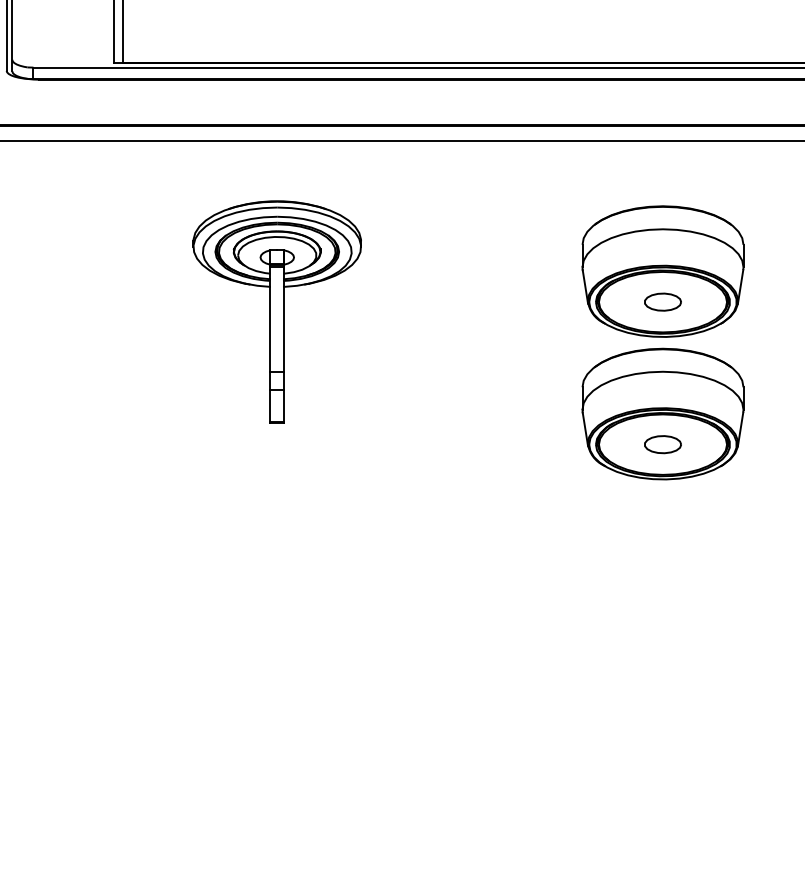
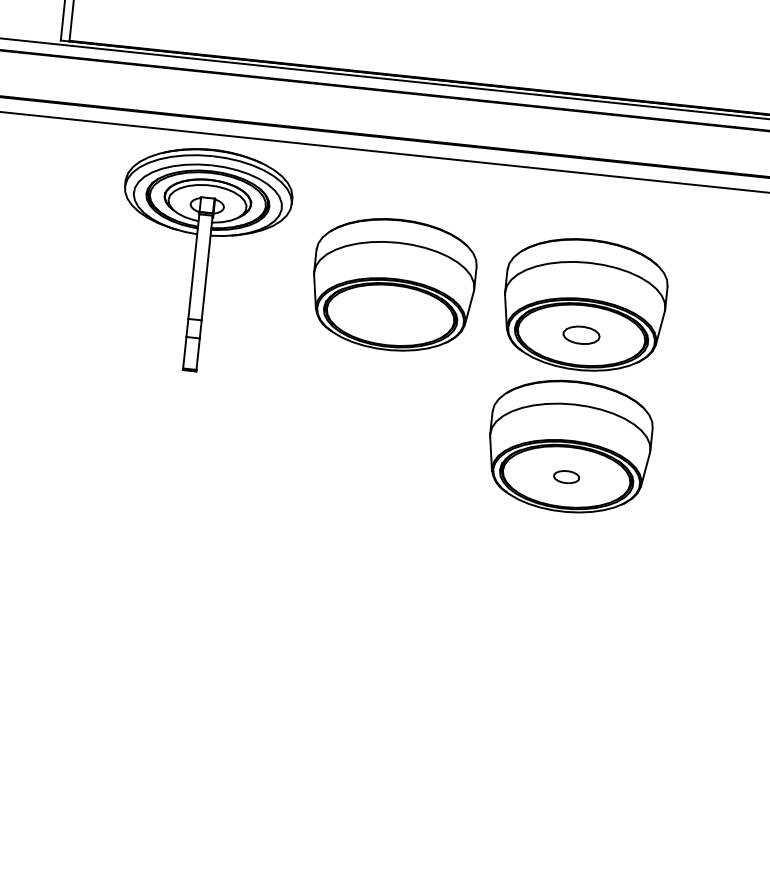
part: (470, 271) -> (393, 284), added
part: (276, 311) -> (200, 259), moved
part: (662, 444) -> (566, 476), size x0.7

